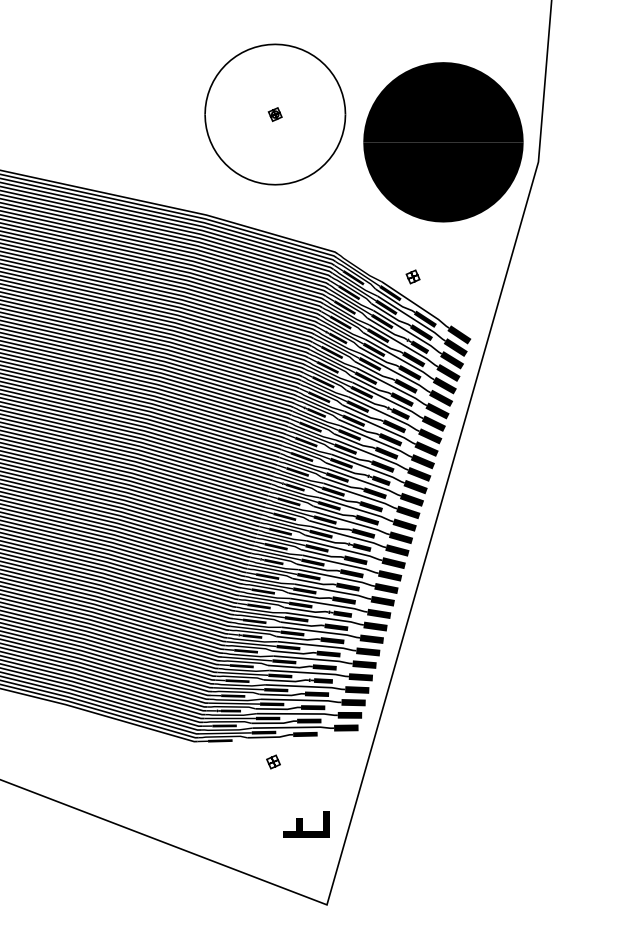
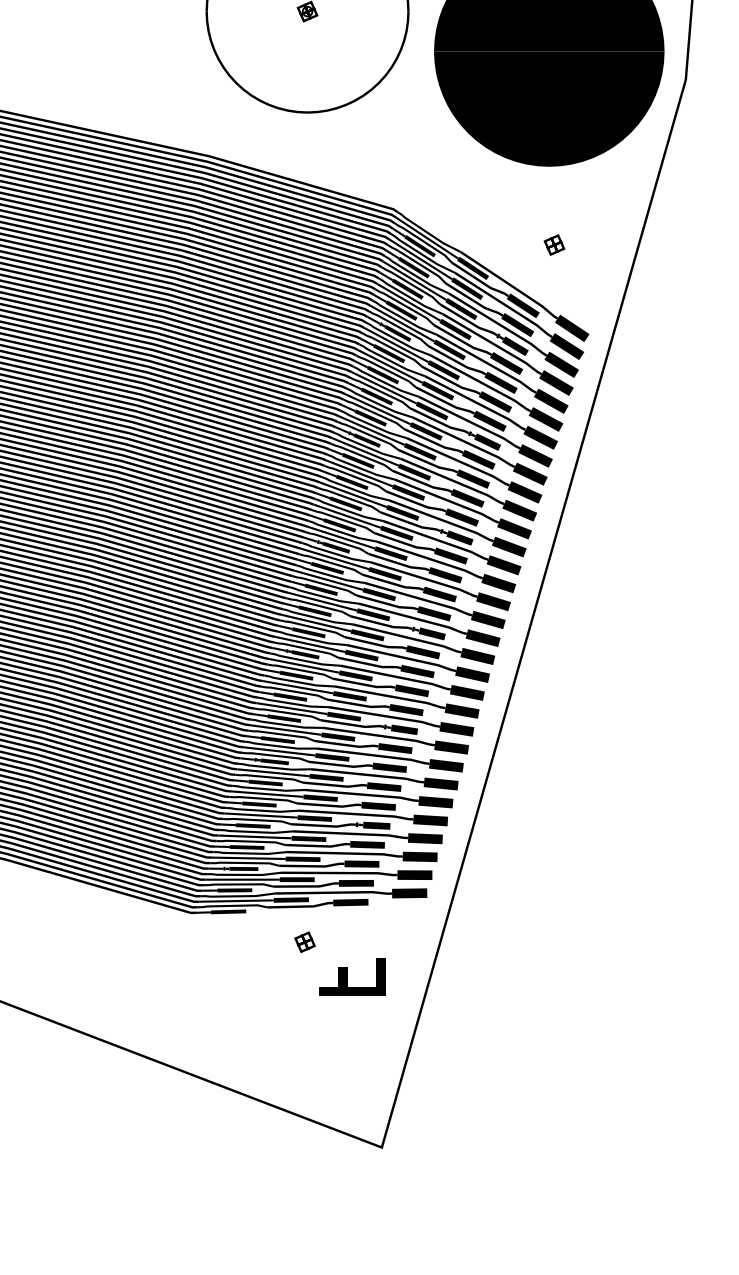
part: (412, 276) -> (553, 244), moved
part: (306, 824) -> (352, 977), moved

